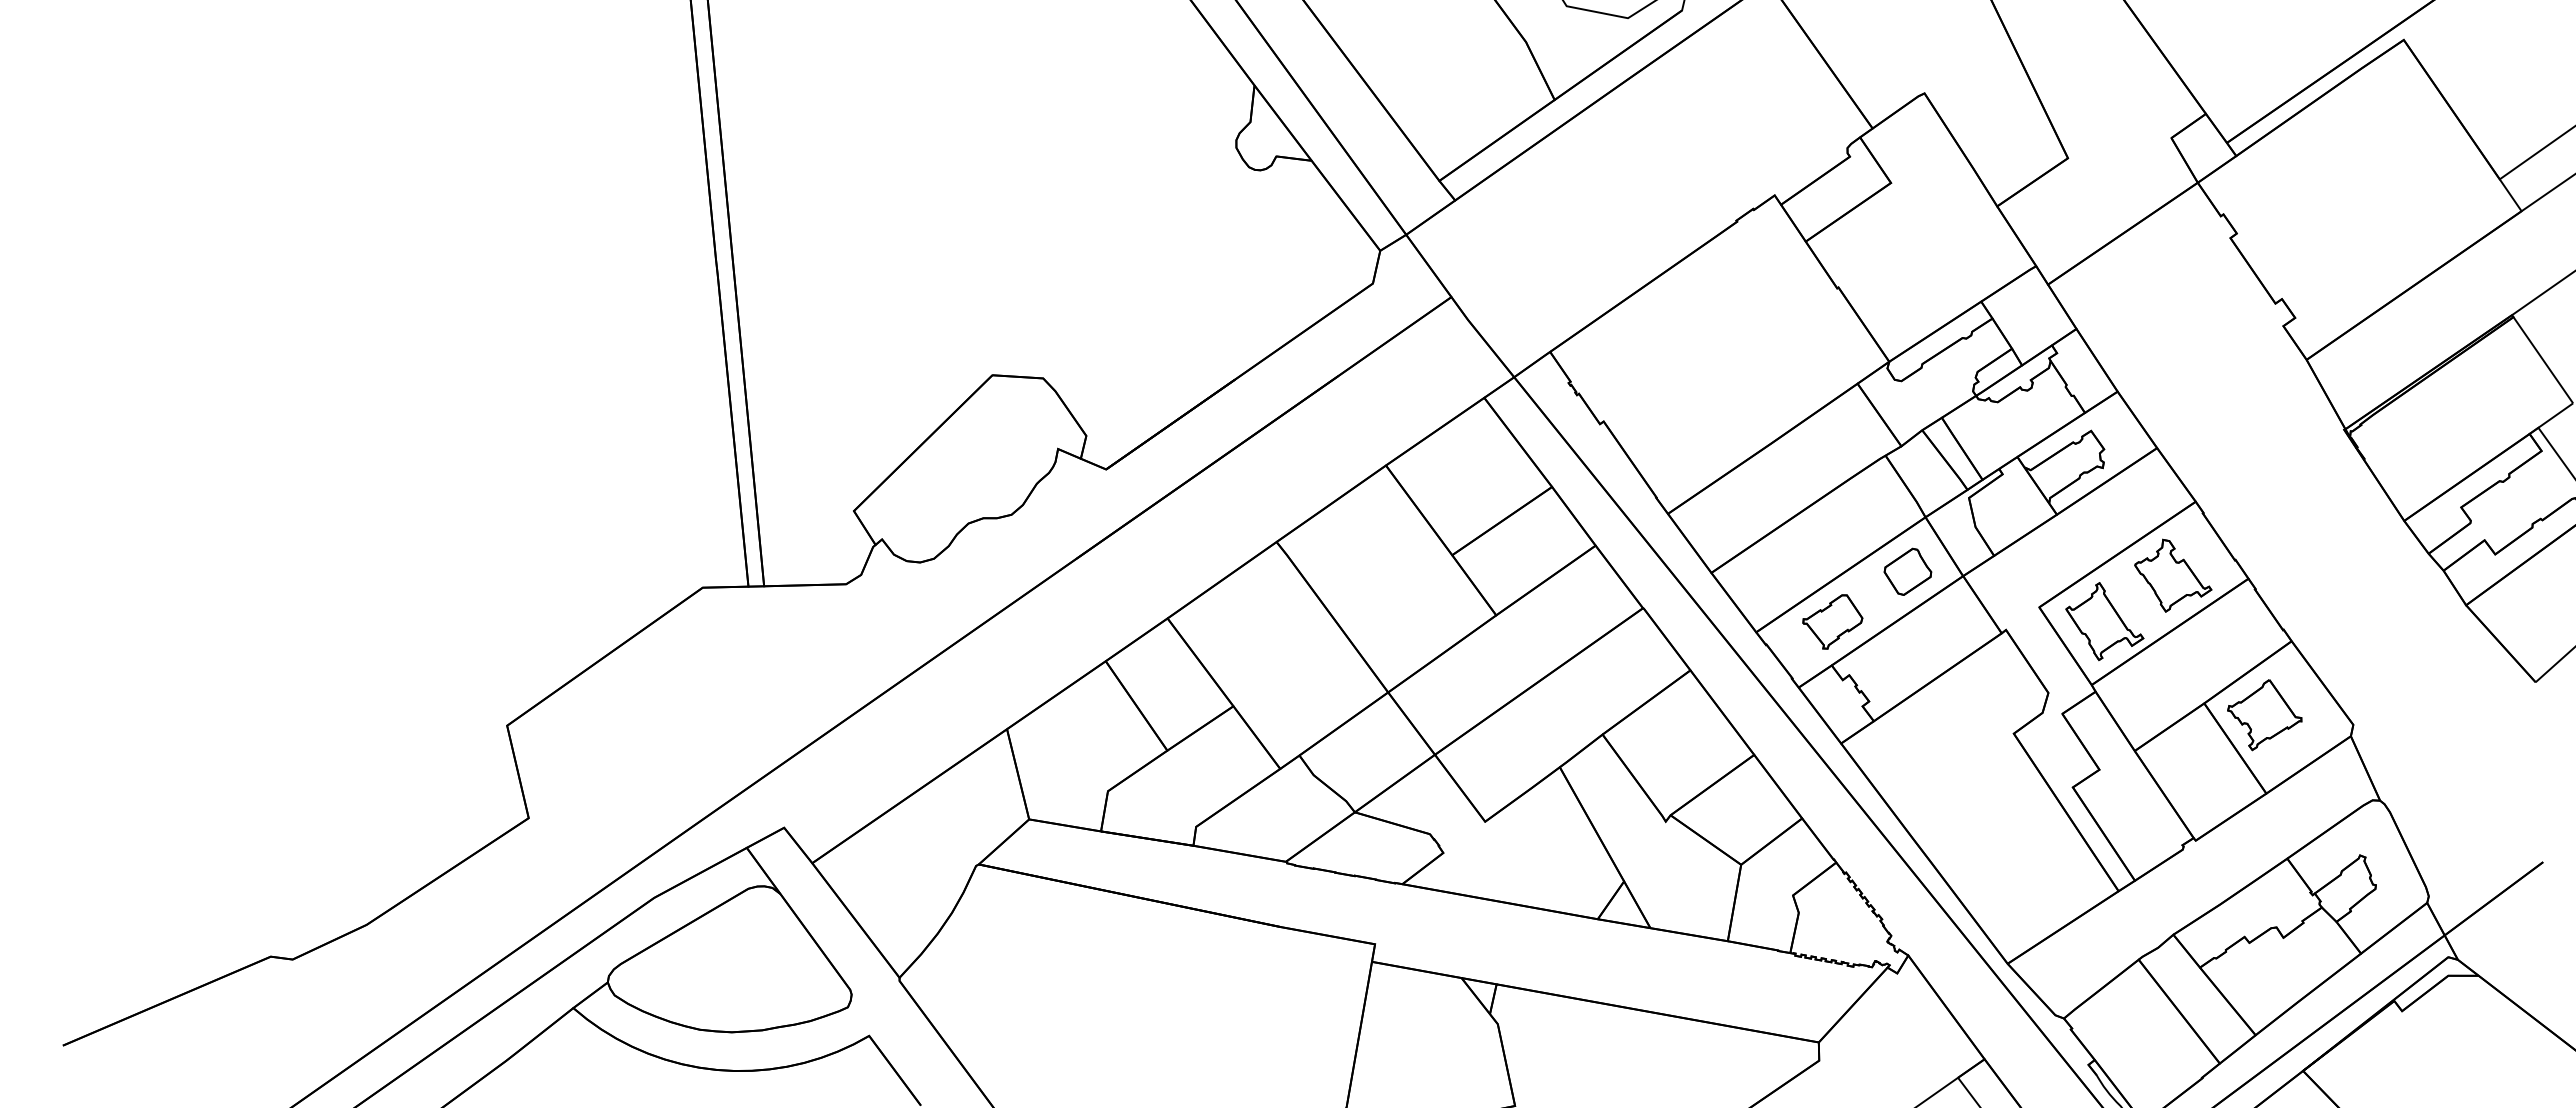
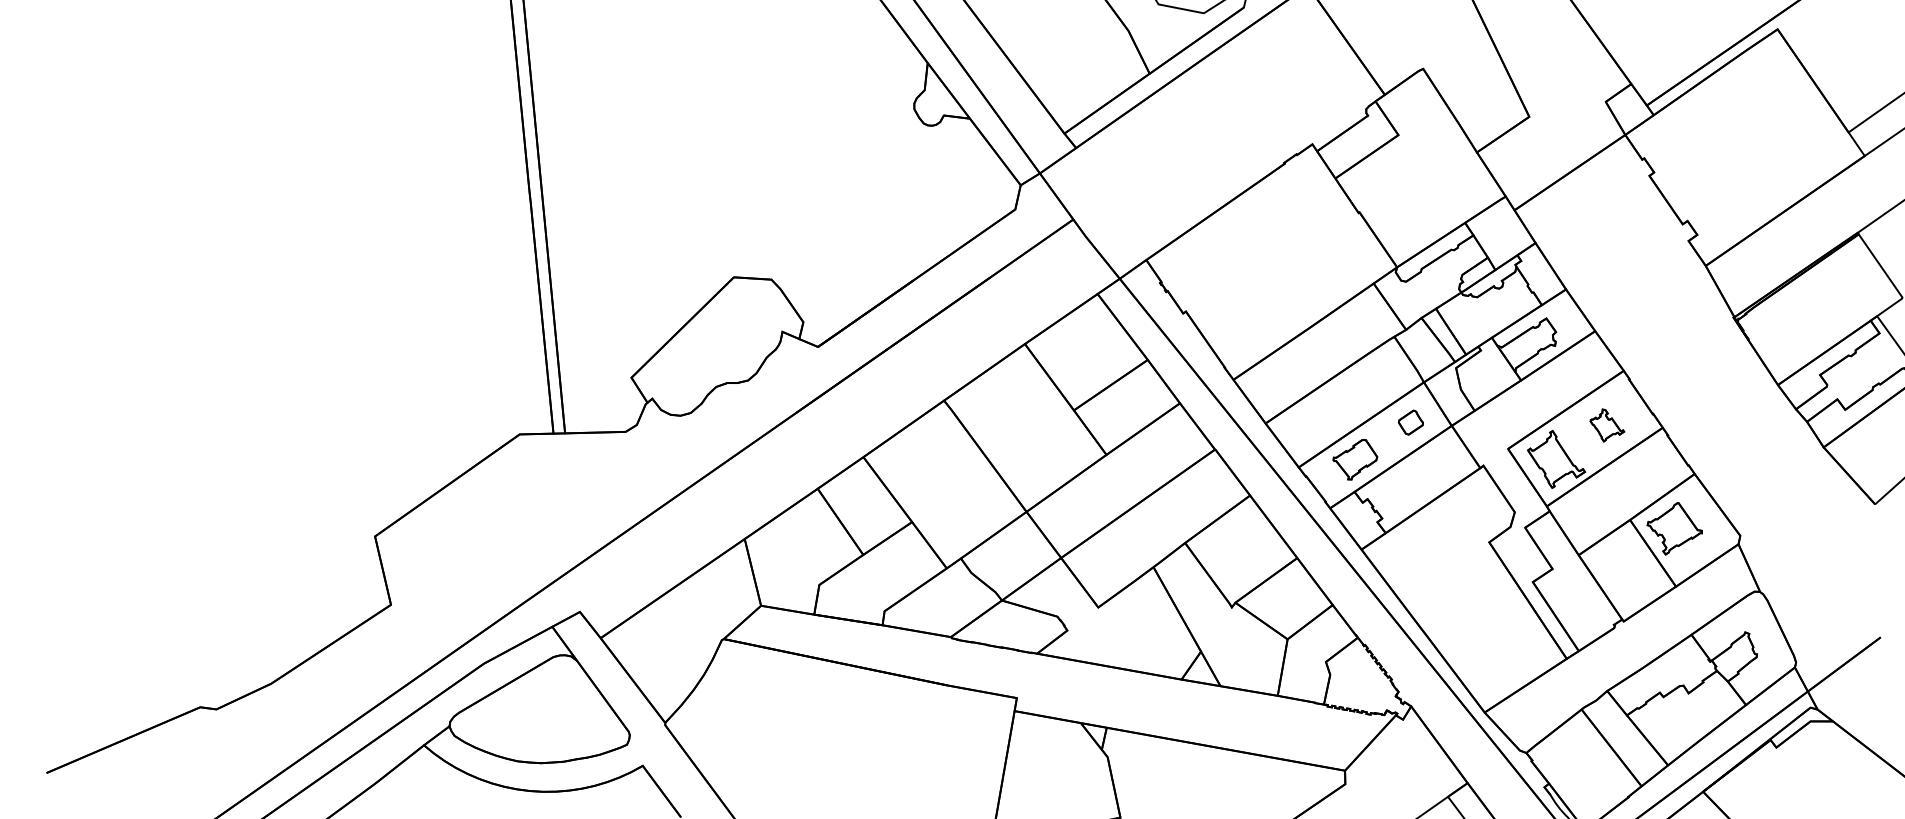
part: (1907, 571) -> (1410, 422), size x0.7
part: (2173, 575) -> (1607, 425), size x0.6

